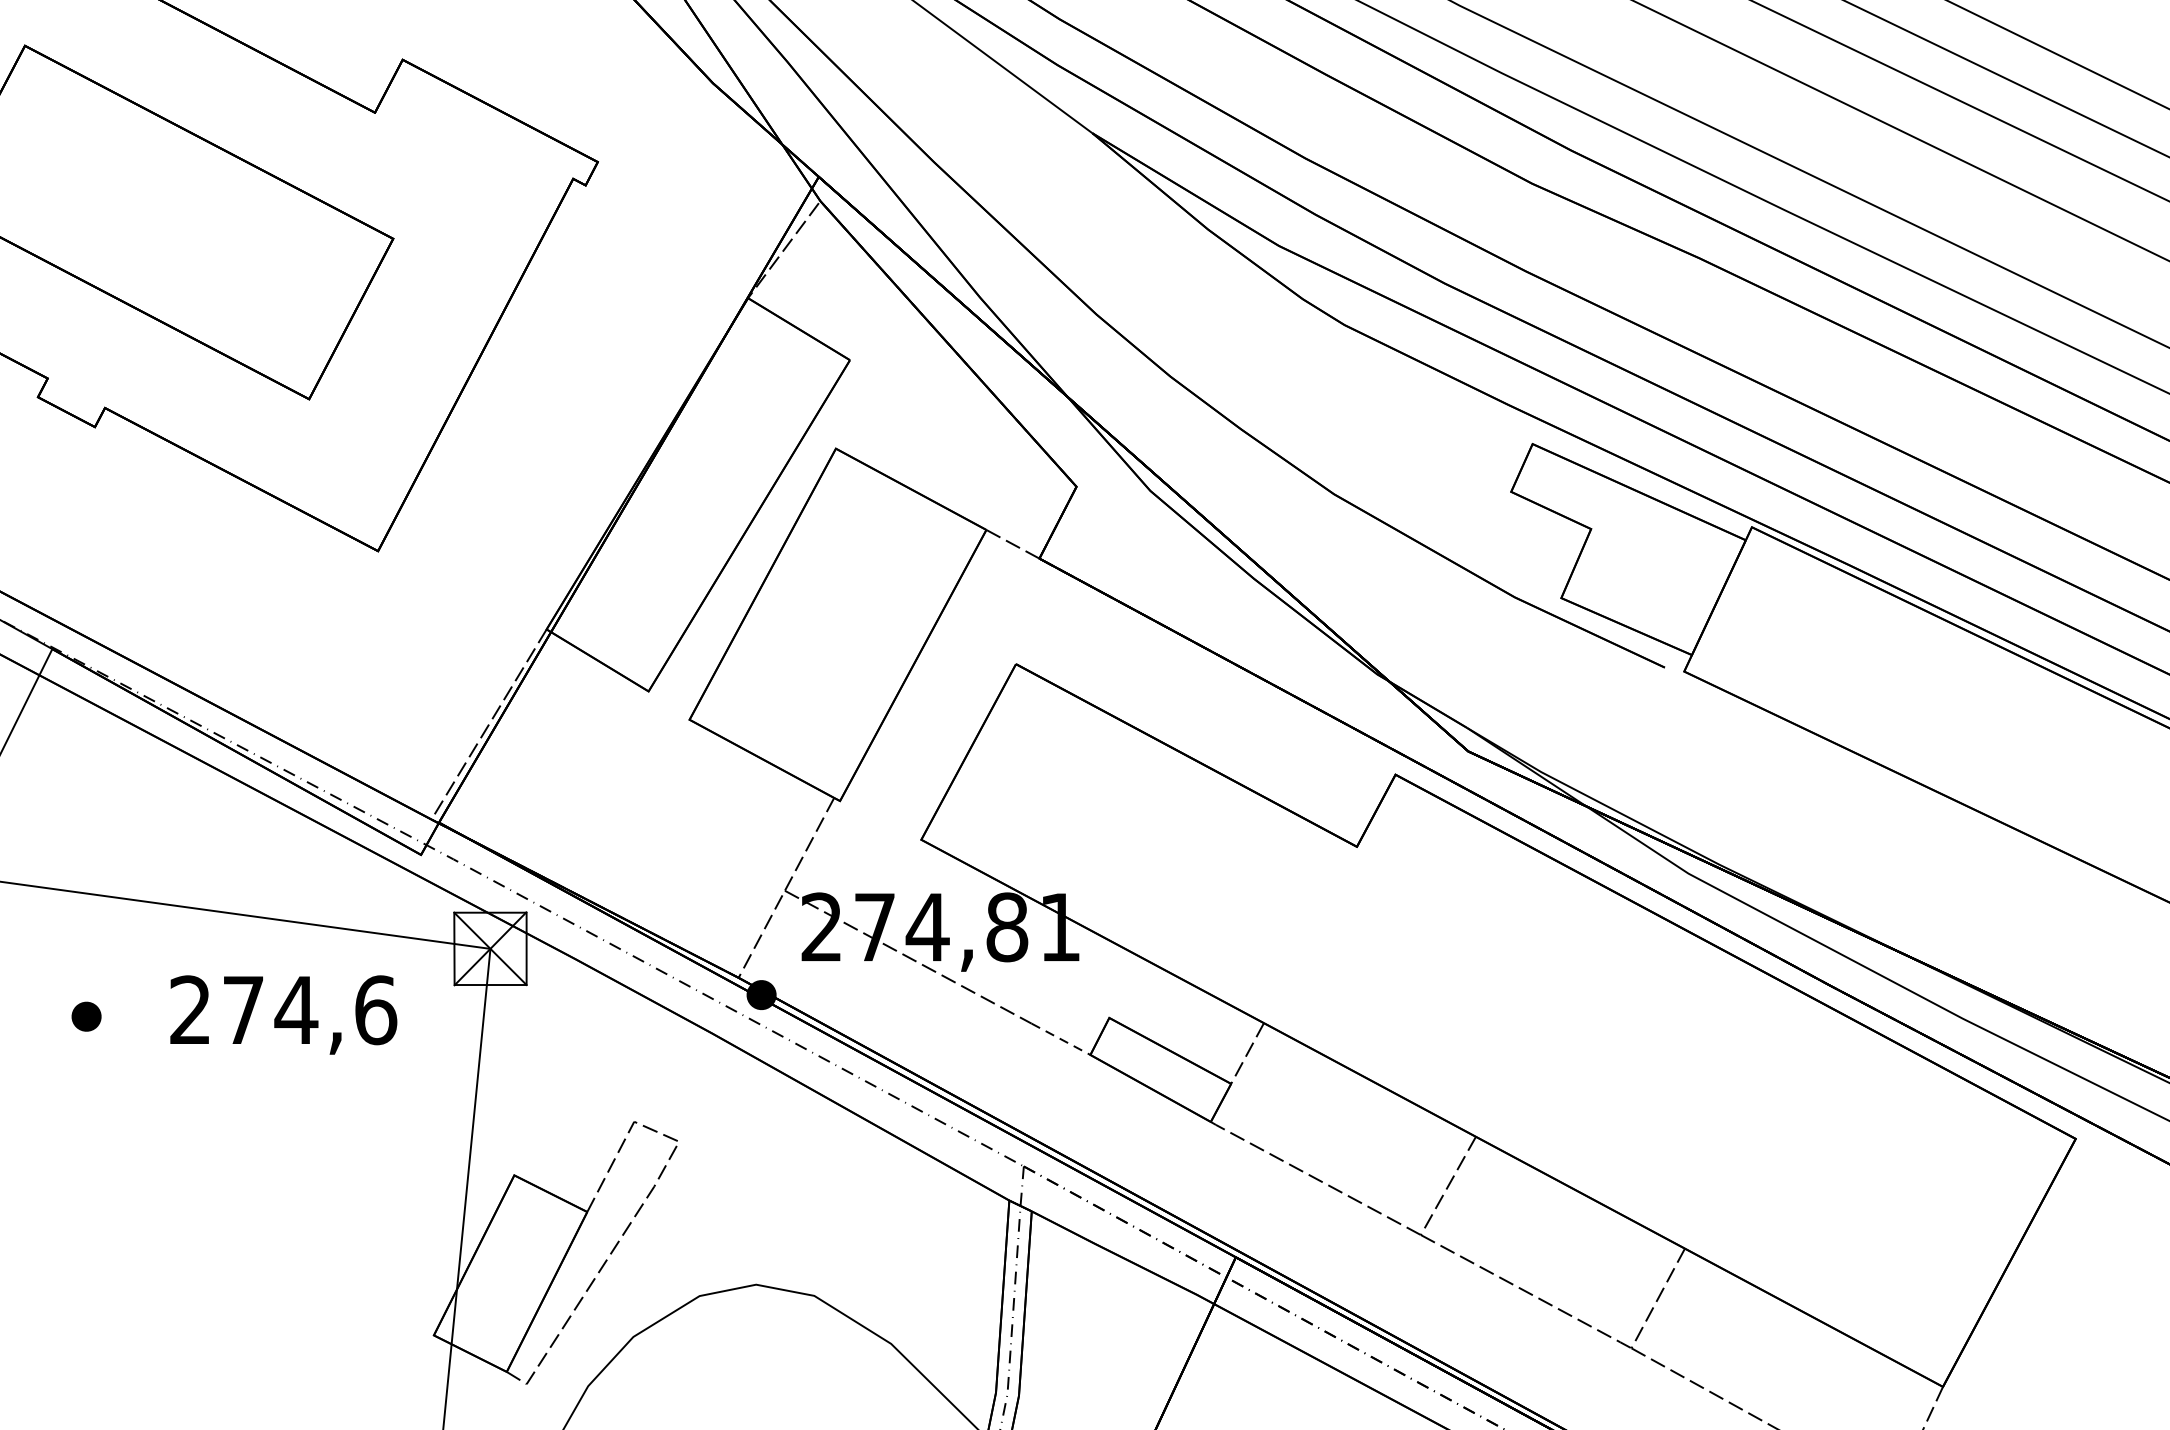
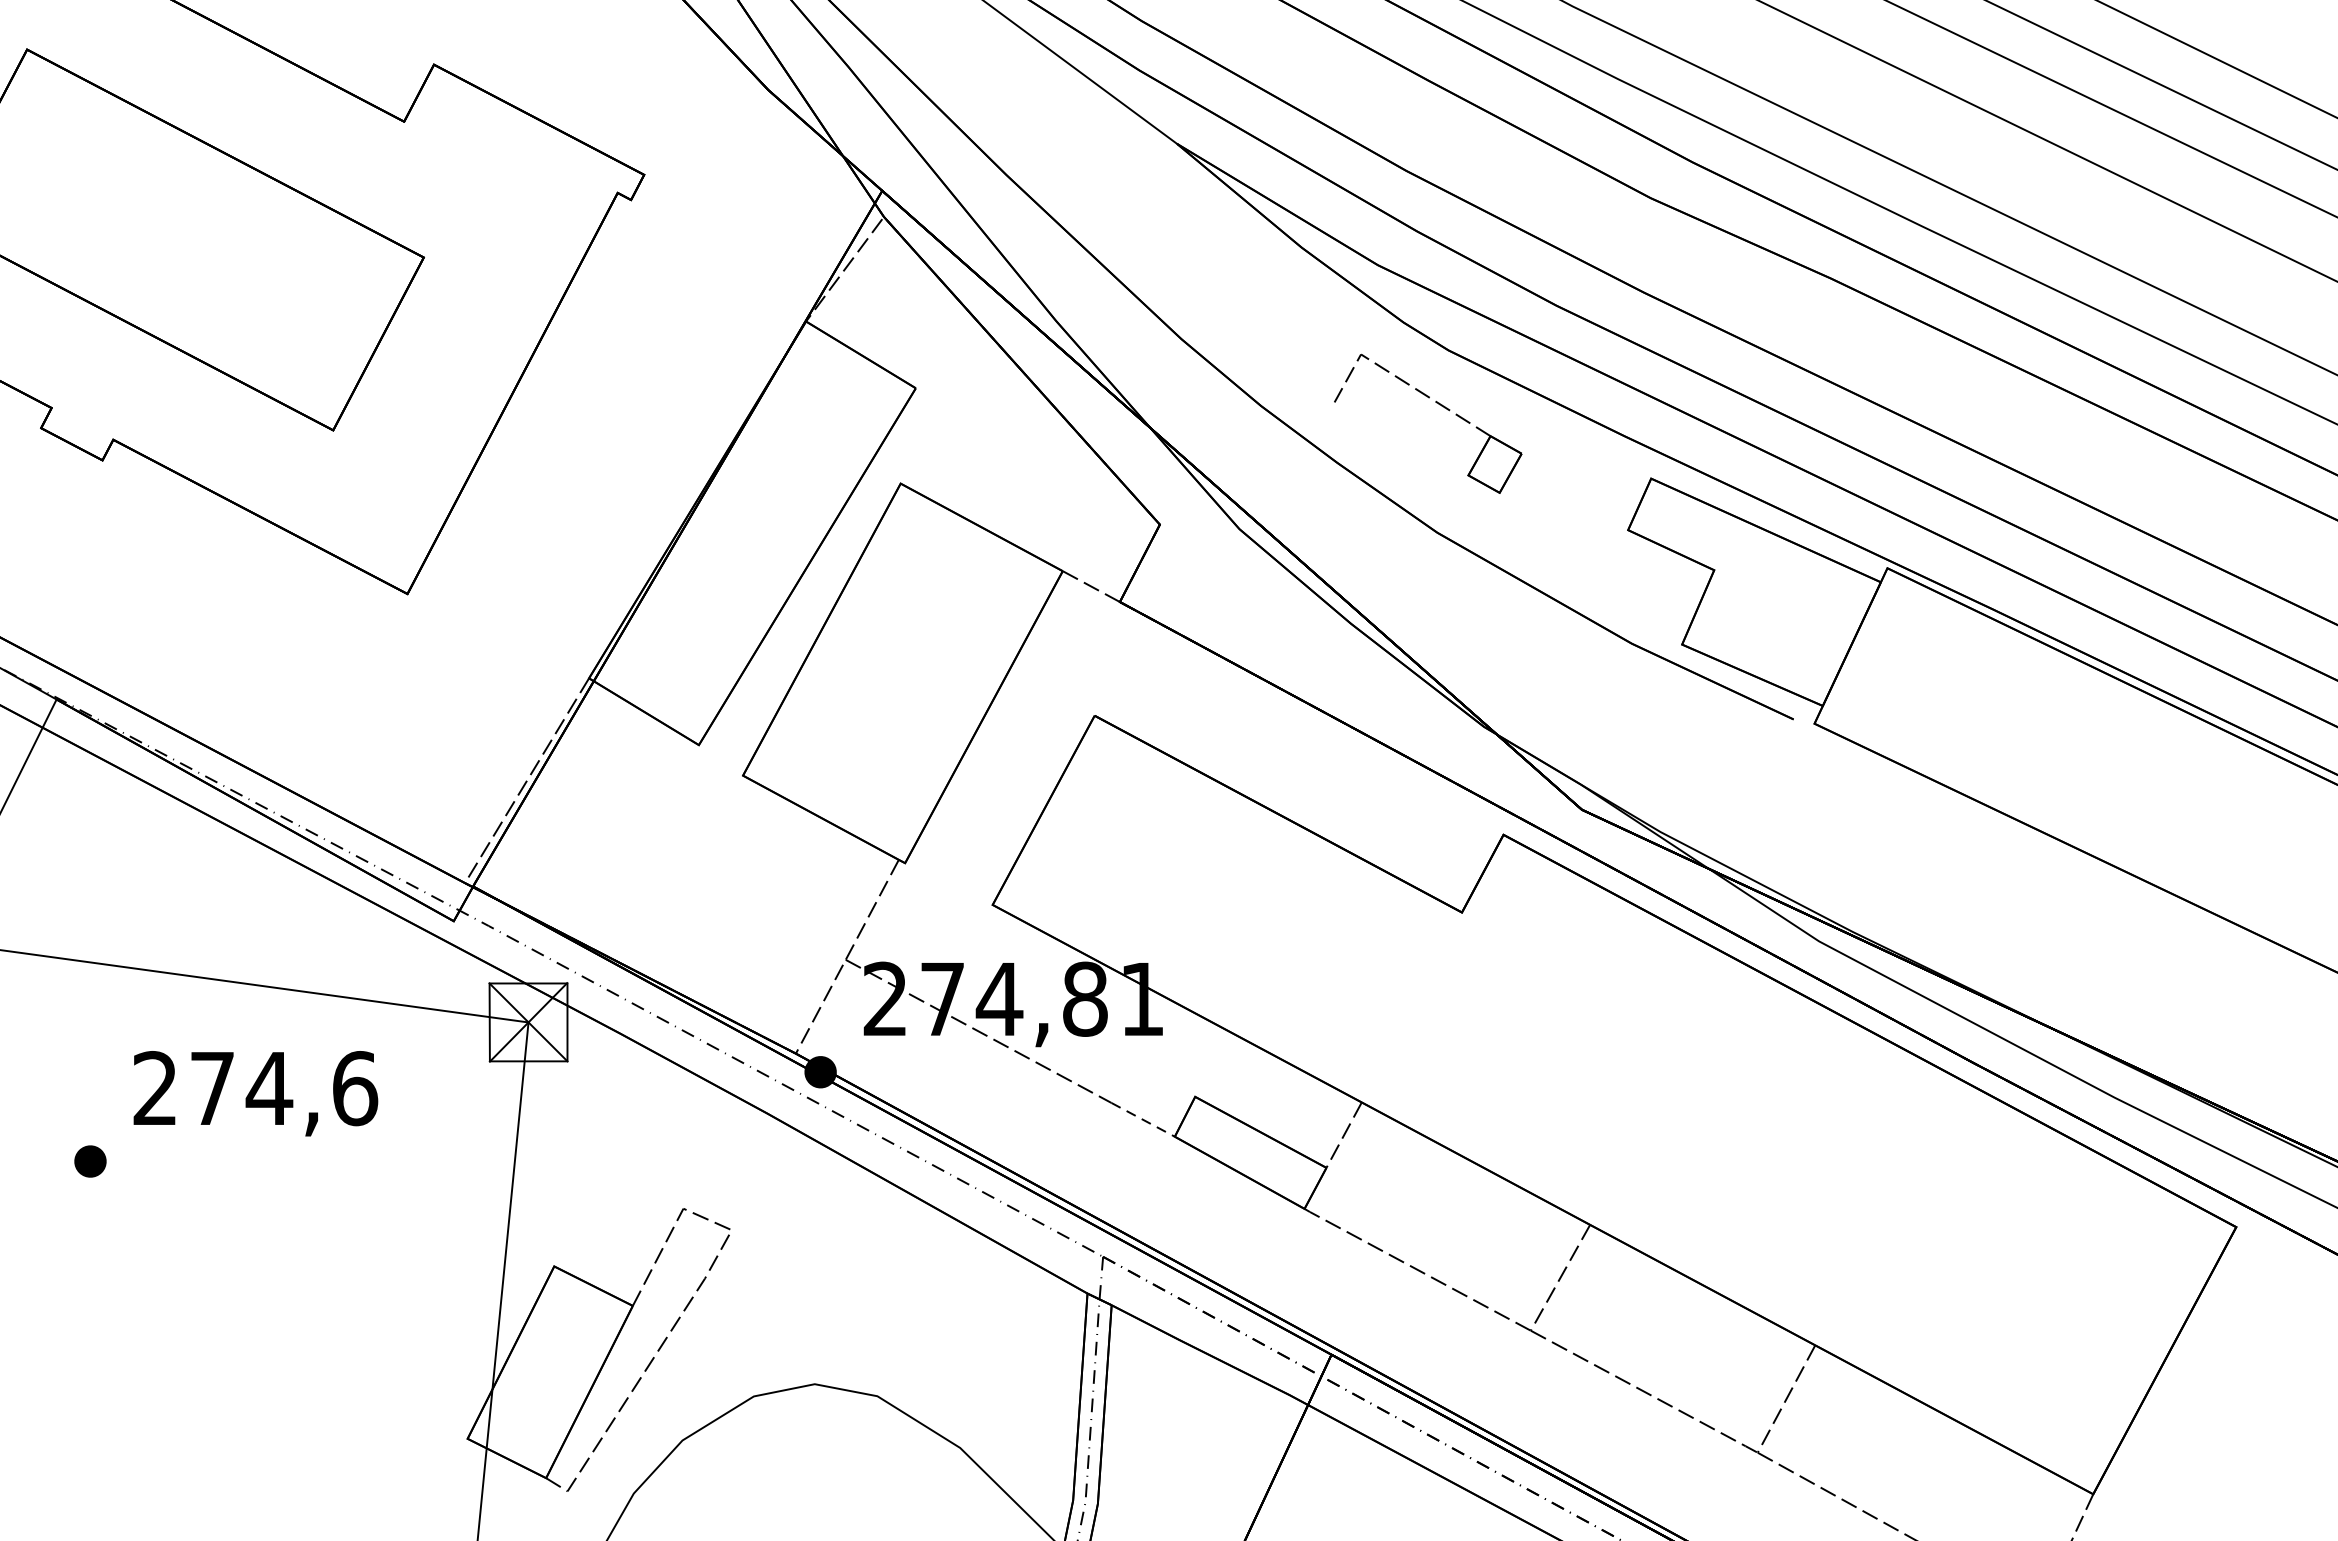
part: (1336, 376) -> (1439, 405), added
text: (283, 1014) -> (255, 1093), moved
part: (86, 1016) -> (90, 1161), moved

